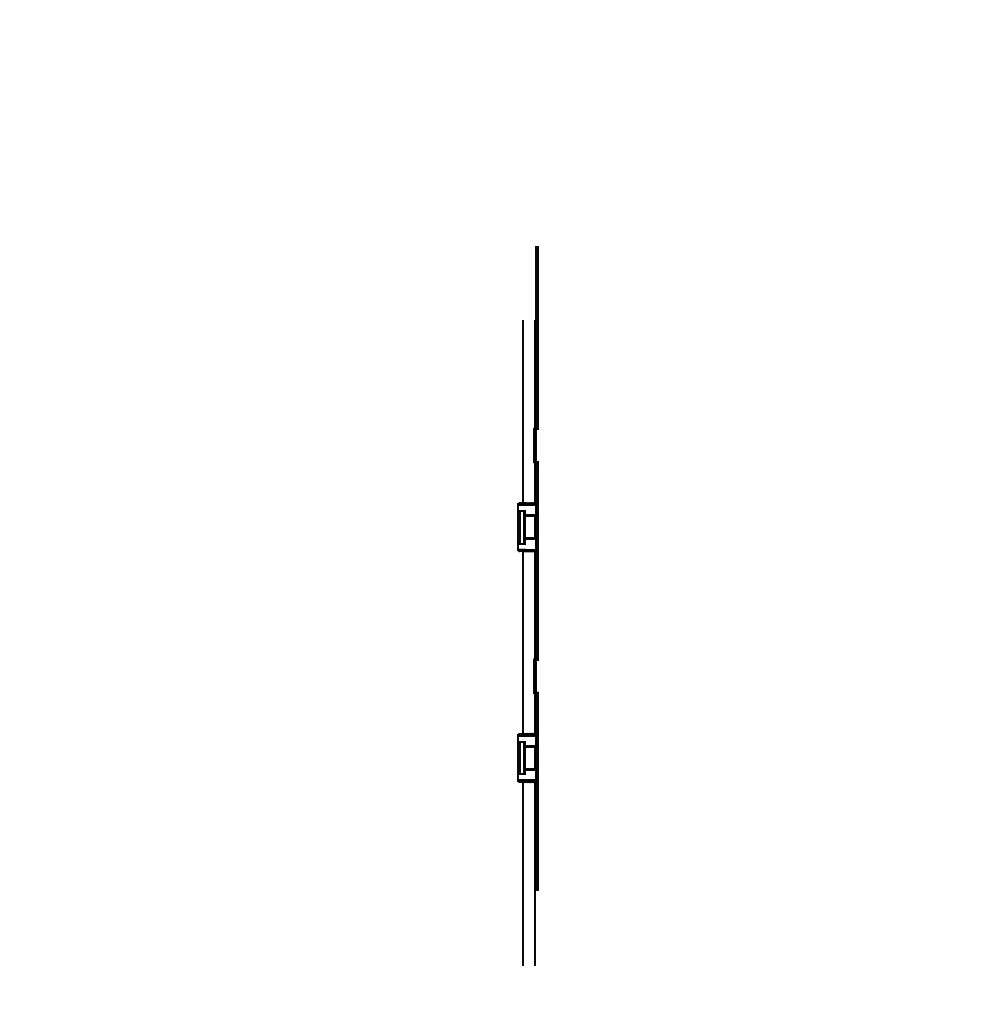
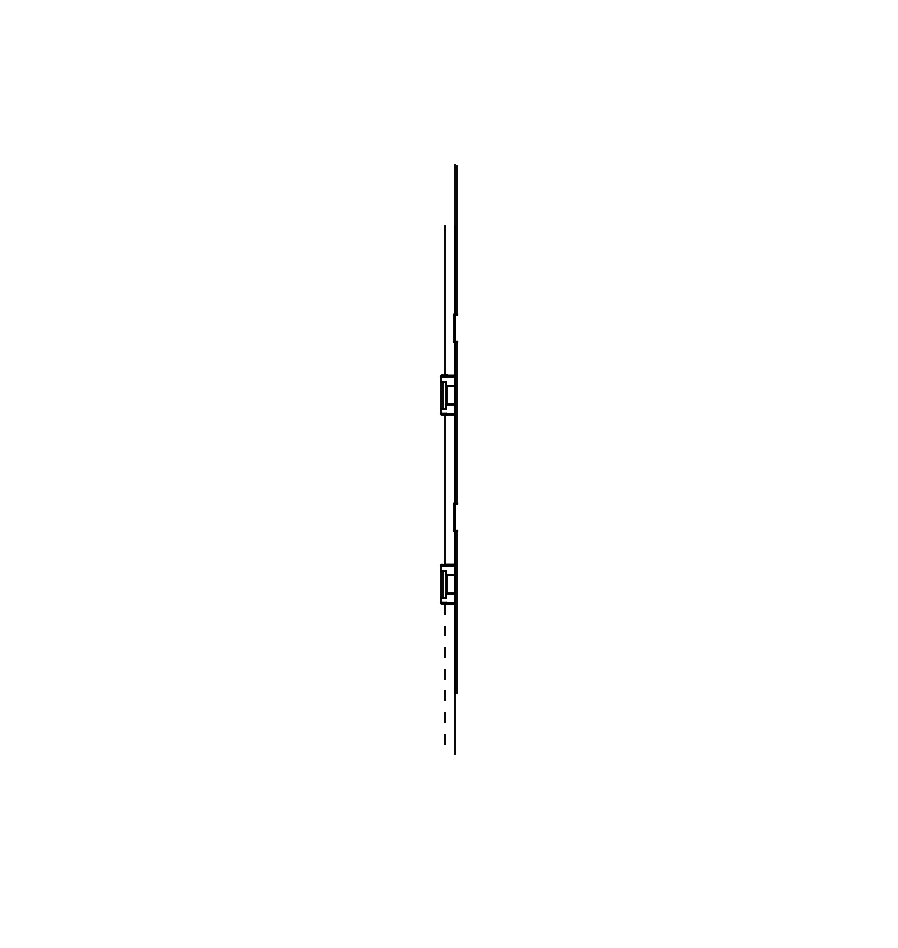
line: (522, 872) -> (444, 678), solid -> dashed

